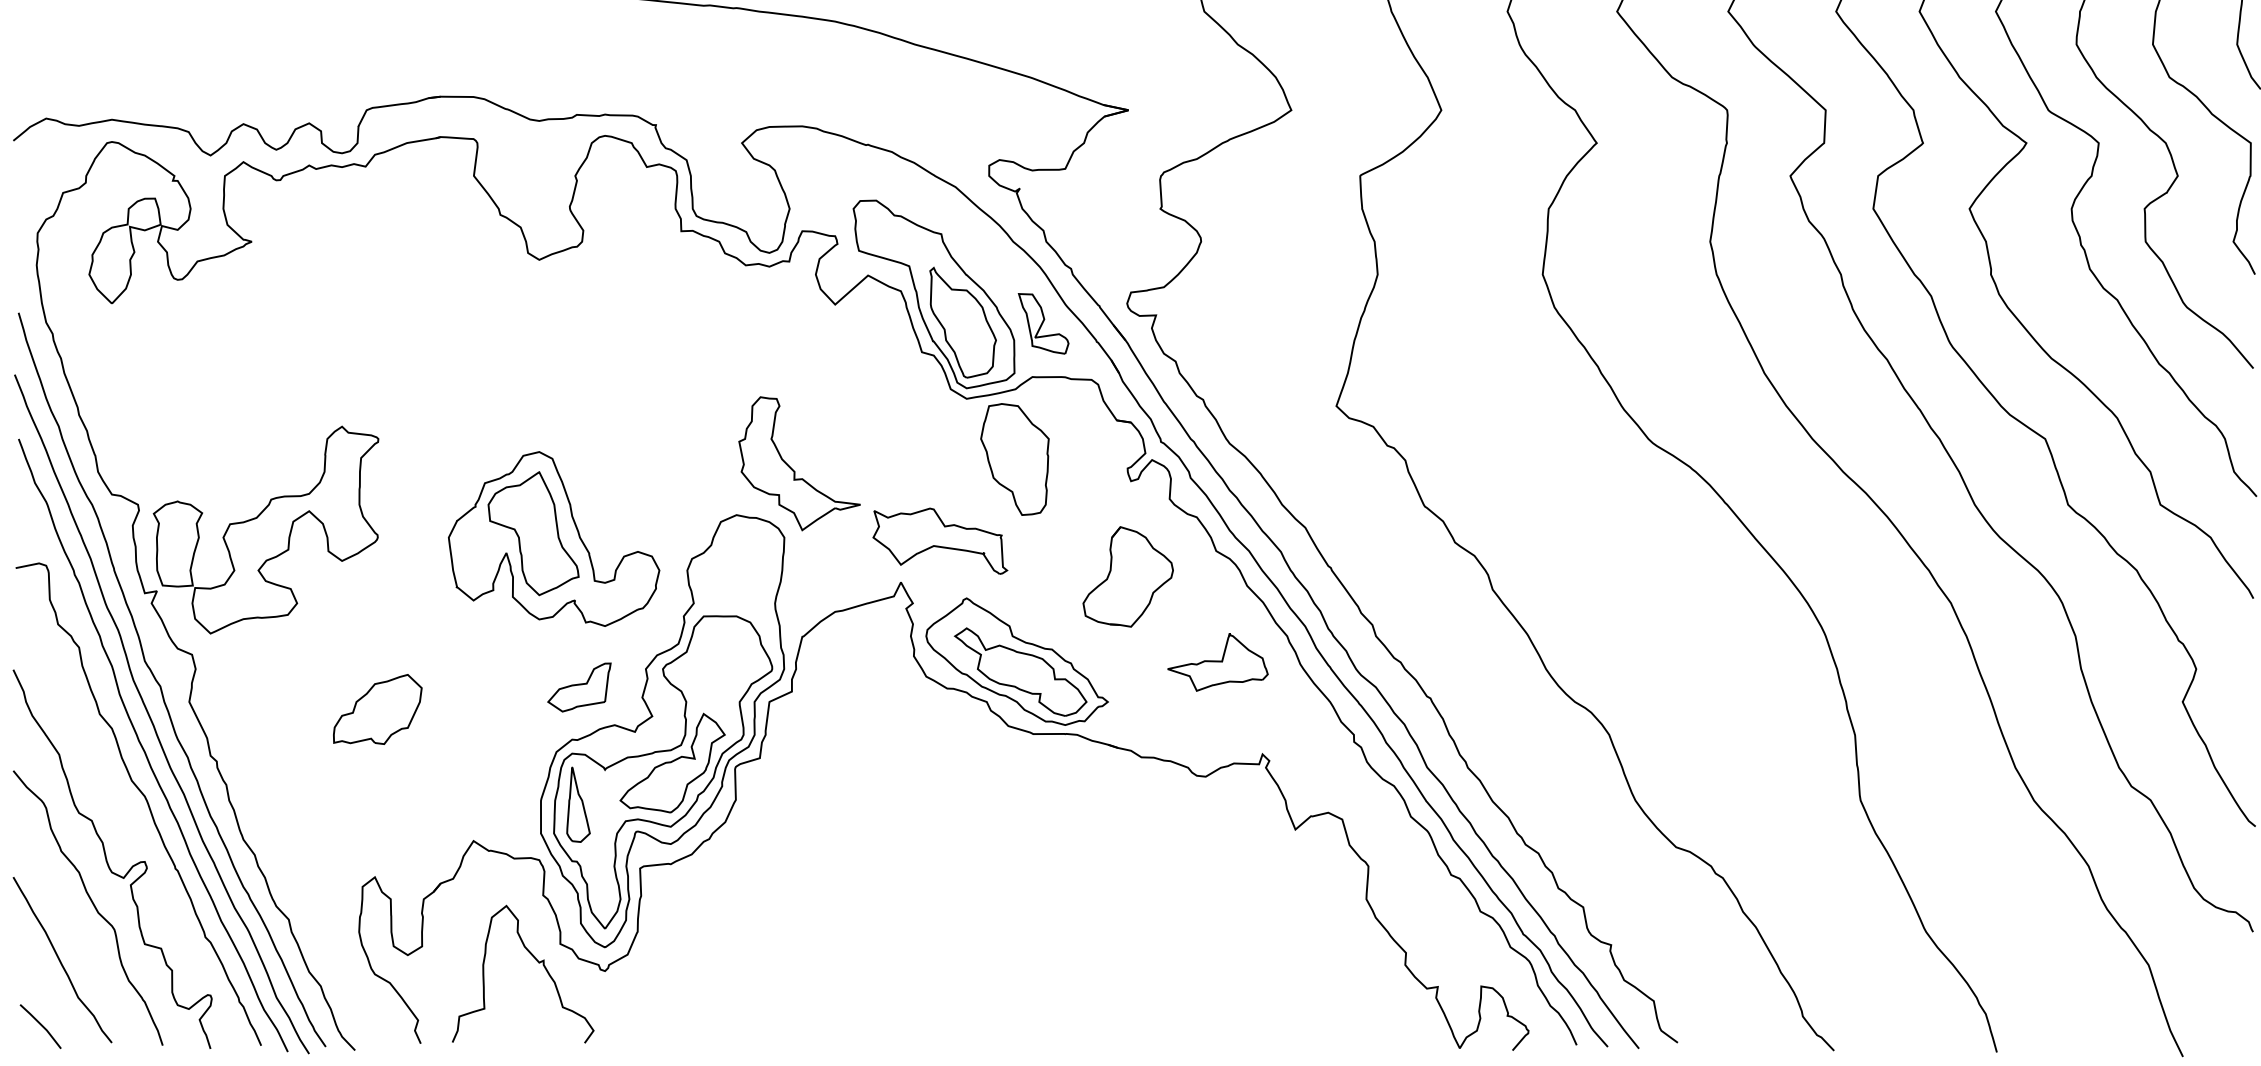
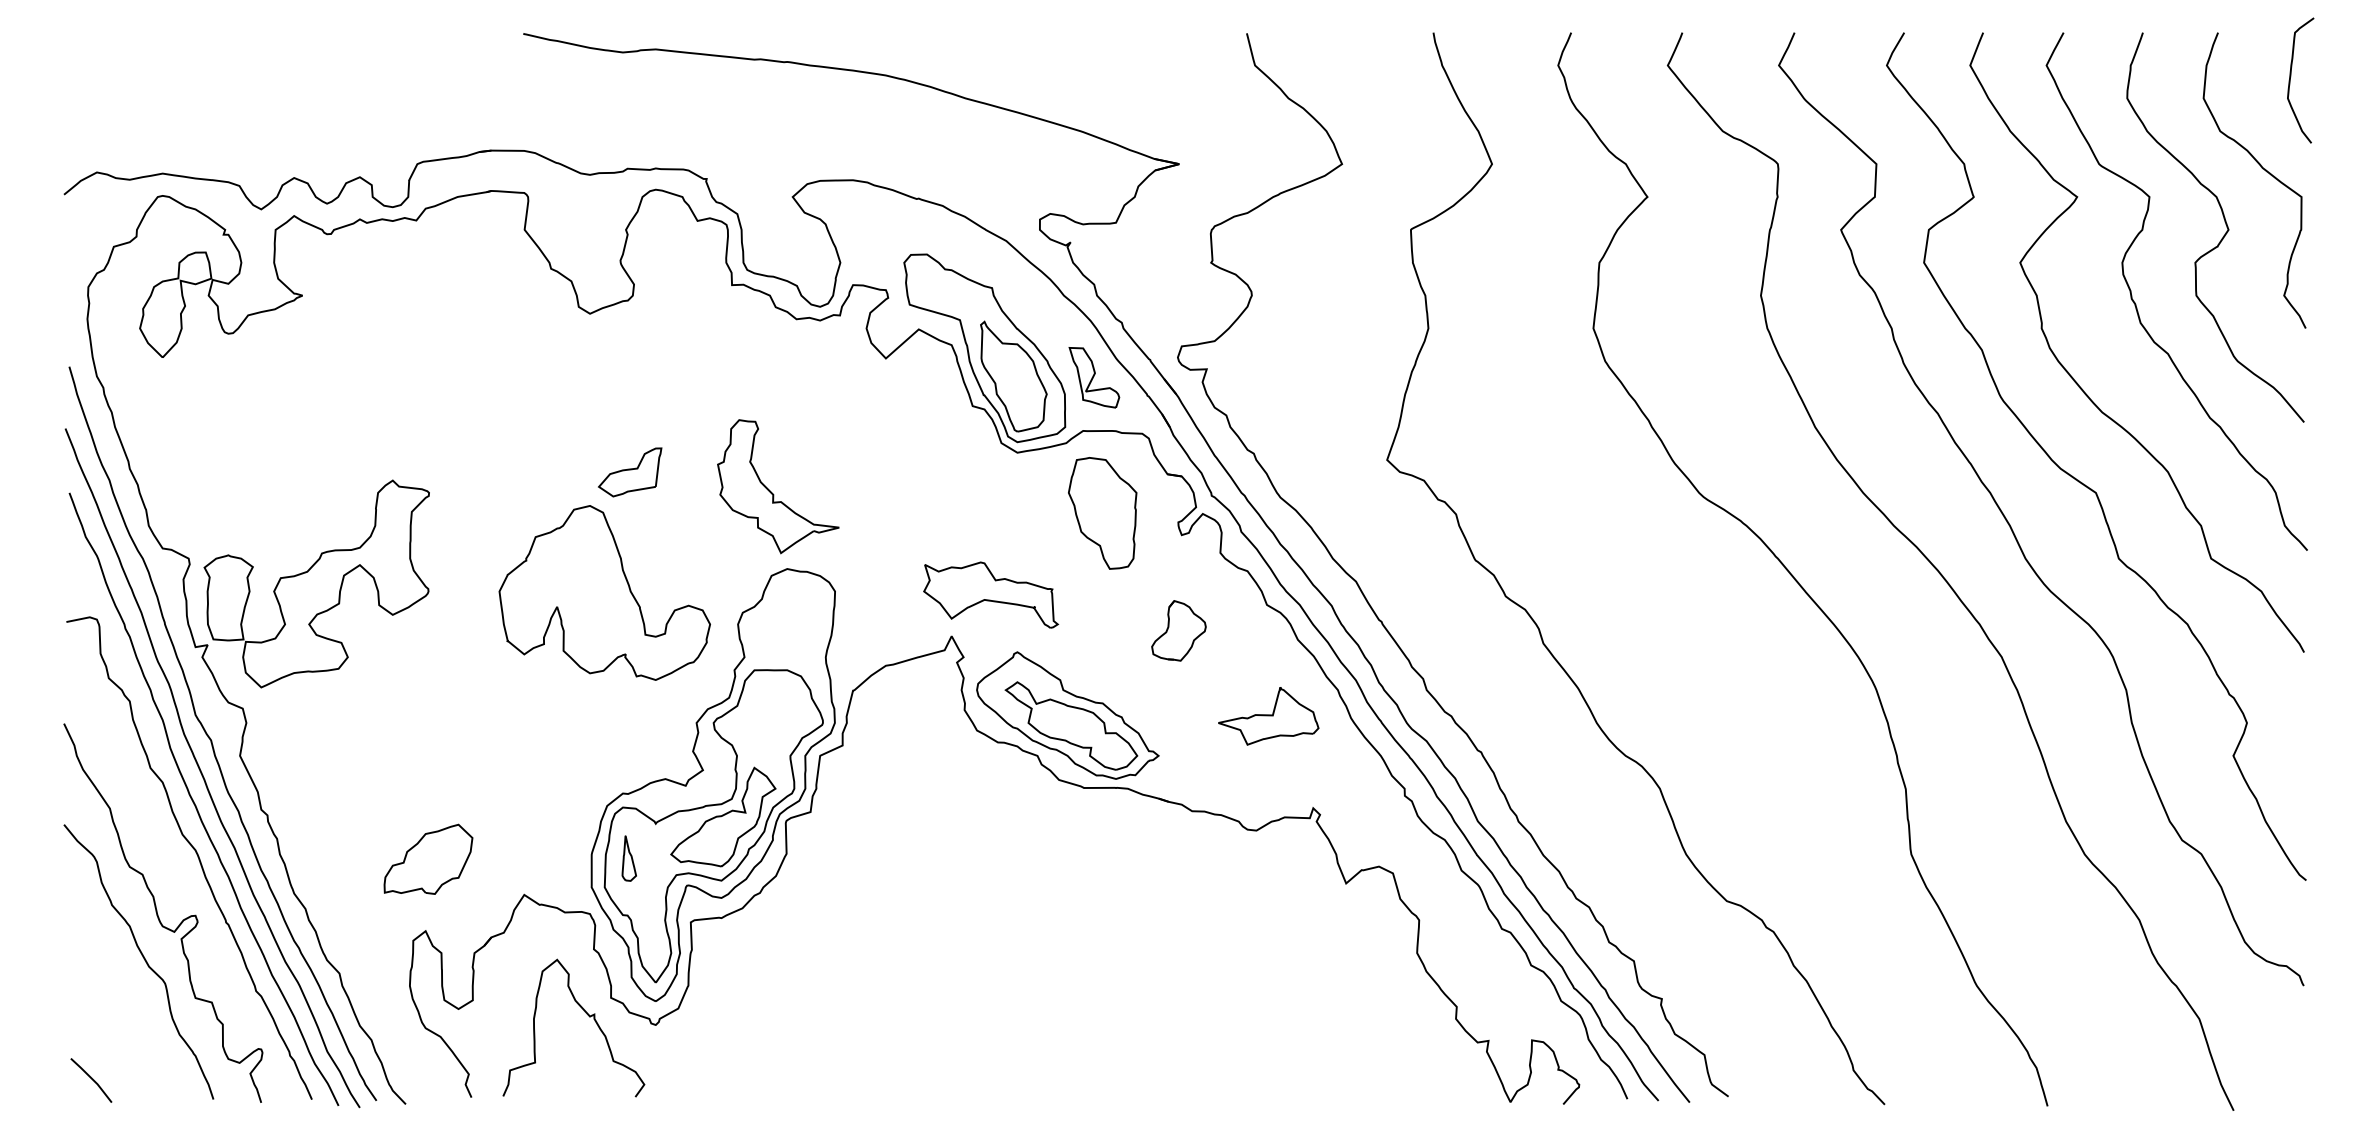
part: (1014, 459) -> (1102, 513), moved
part: (793, 469) -> (772, 492), moved
part: (533, 533) -> (584, 587), removed
part: (1127, 576) -> (1178, 630), size x0.6
part: (579, 687) -> (630, 472), moved
part: (377, 708) -> (428, 858), moved
part: (578, 804) -> (629, 858), size x0.6
curve: (60, 960) -> (111, 1014), removed

